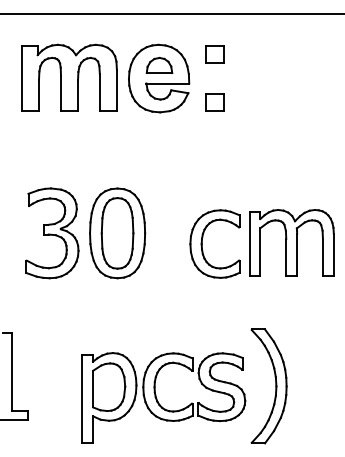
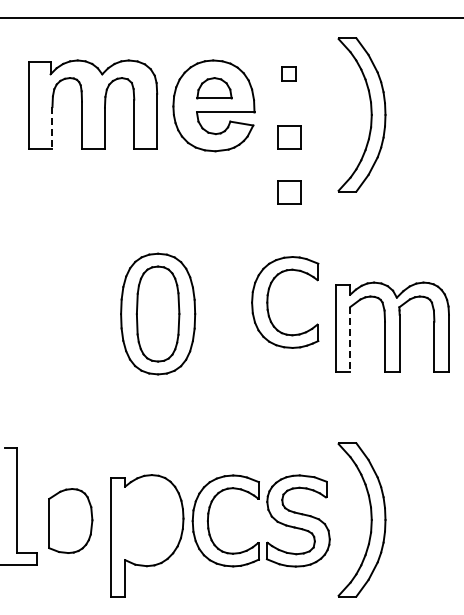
part: (215, 54) -> (289, 73), size x0.6
part: (275, 85) -> (370, 114), added
line: (39, 95) -> (52, 128), solid -> dashed
part: (215, 143) -> (289, 192), added
part: (52, 232) -> (70, 313), removed
part: (202, 244) -> (268, 302), moved
line: (260, 253) -> (350, 340), solid -> dashed
part: (108, 386) -> (70, 520), moved

